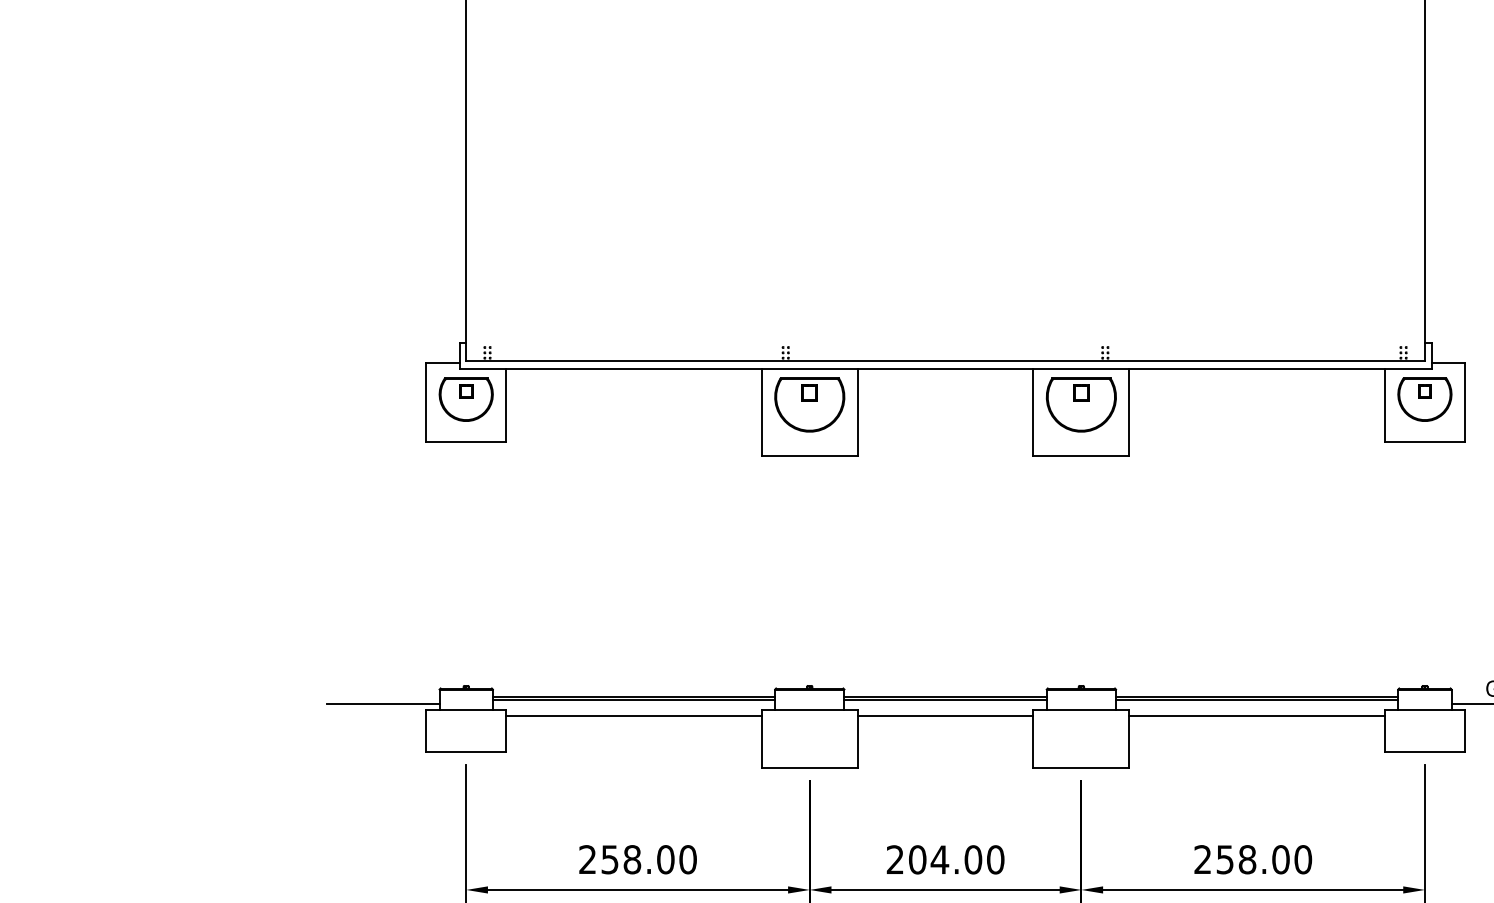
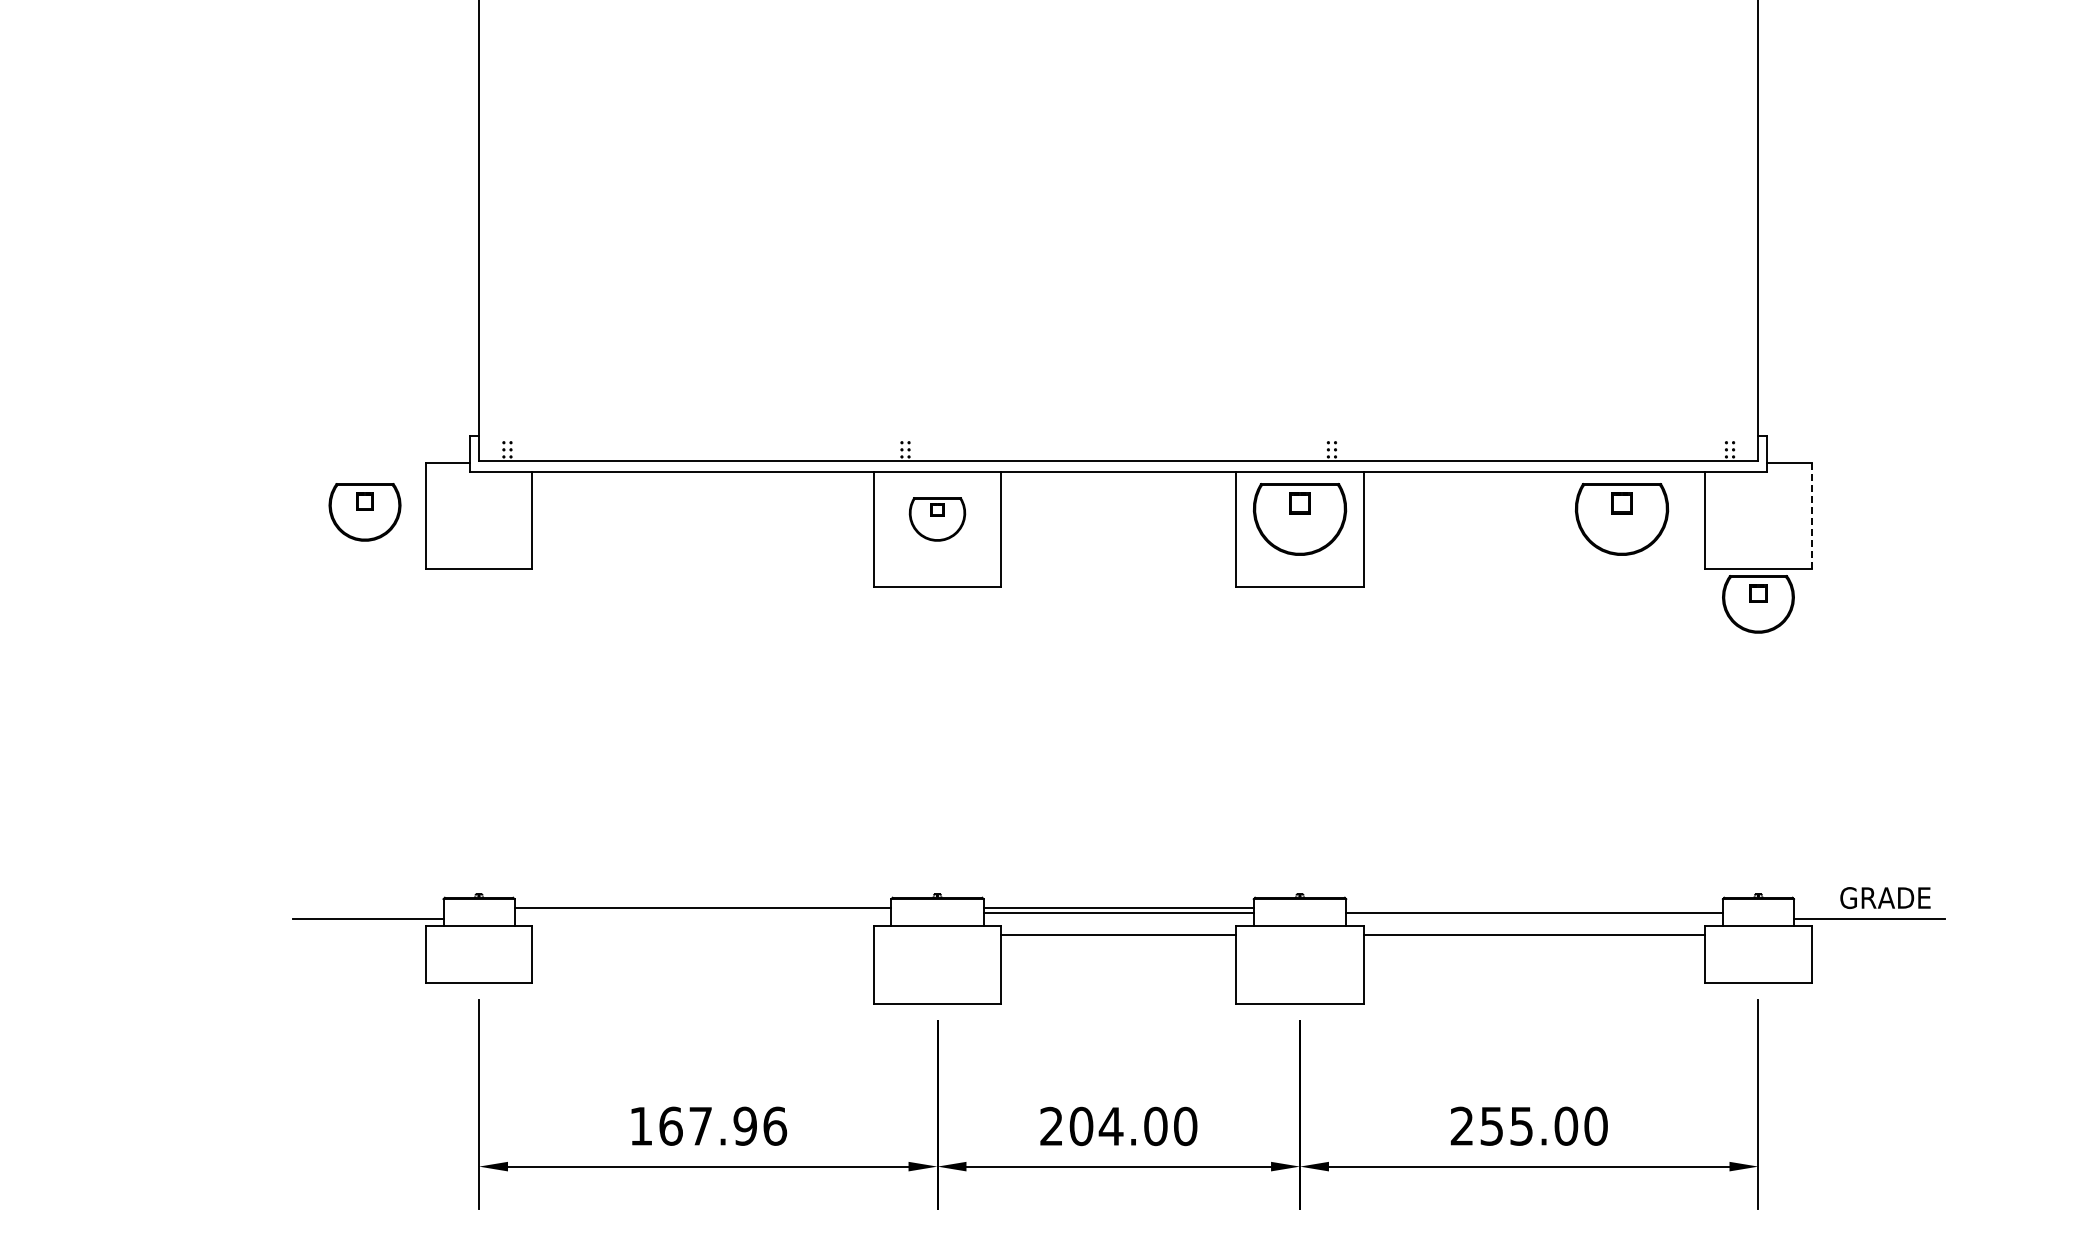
part: (465, 399) -> (364, 512), moved
part: (1424, 399) -> (1758, 604), moved
line: (1464, 402) -> (1811, 516), solid -> dashed
part: (809, 405) -> (937, 519), size x0.6
part: (1323, 405) -> (1622, 519), added
line: (1257, 696) -> (1534, 908), removed
line: (633, 699) -> (702, 912), removed
line: (633, 716) -> (702, 935), removed
text: (638, 859) -> (708, 1125), 258.00 -> 167.96
text: (1247, 859) -> (1521, 1125), 258.00 -> 255.00

